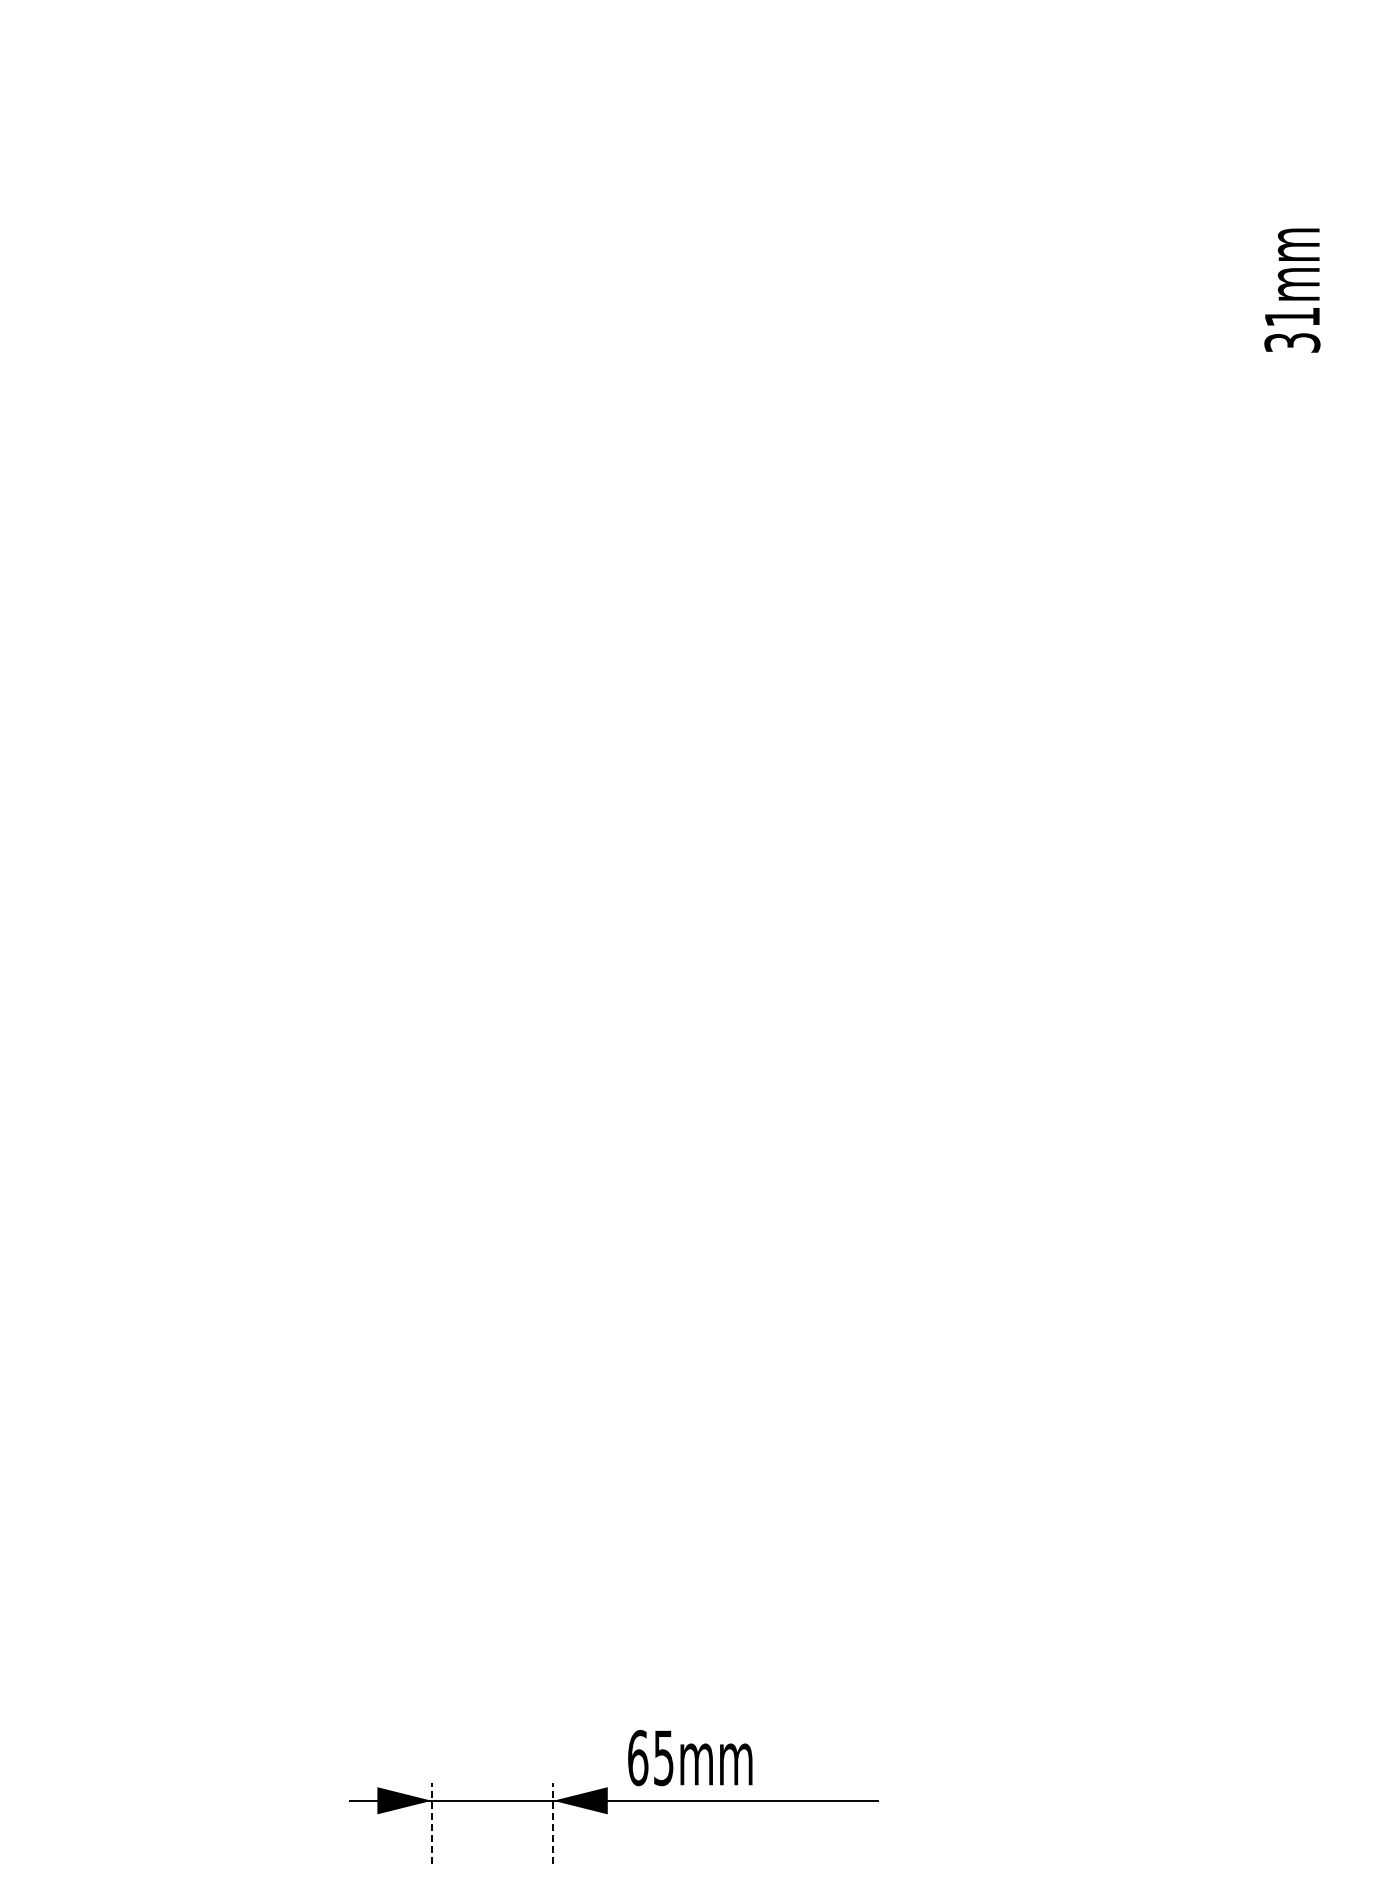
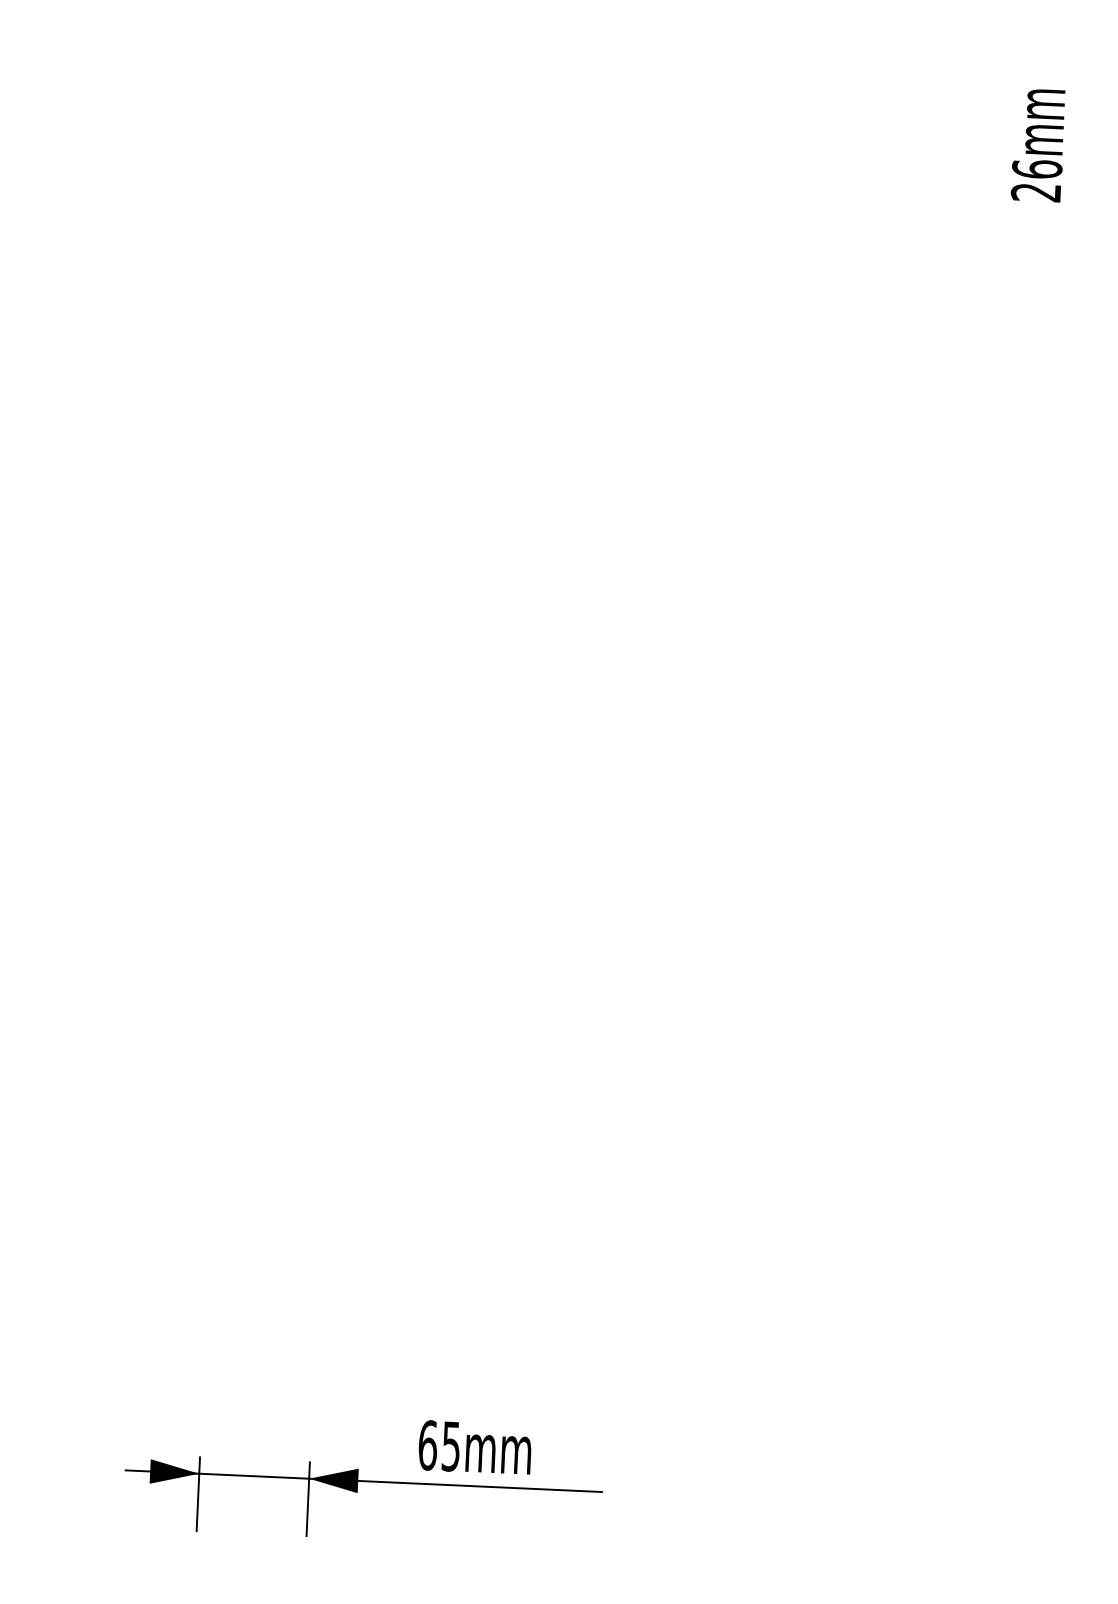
text: (1292, 329) -> (1036, 180), 31mm -> 26mm
text: (690, 1758) -> (475, 1448), moved
line: (431, 1823) -> (198, 1494), dashed -> solid
line: (553, 1823) -> (308, 1499), dashed -> solid

